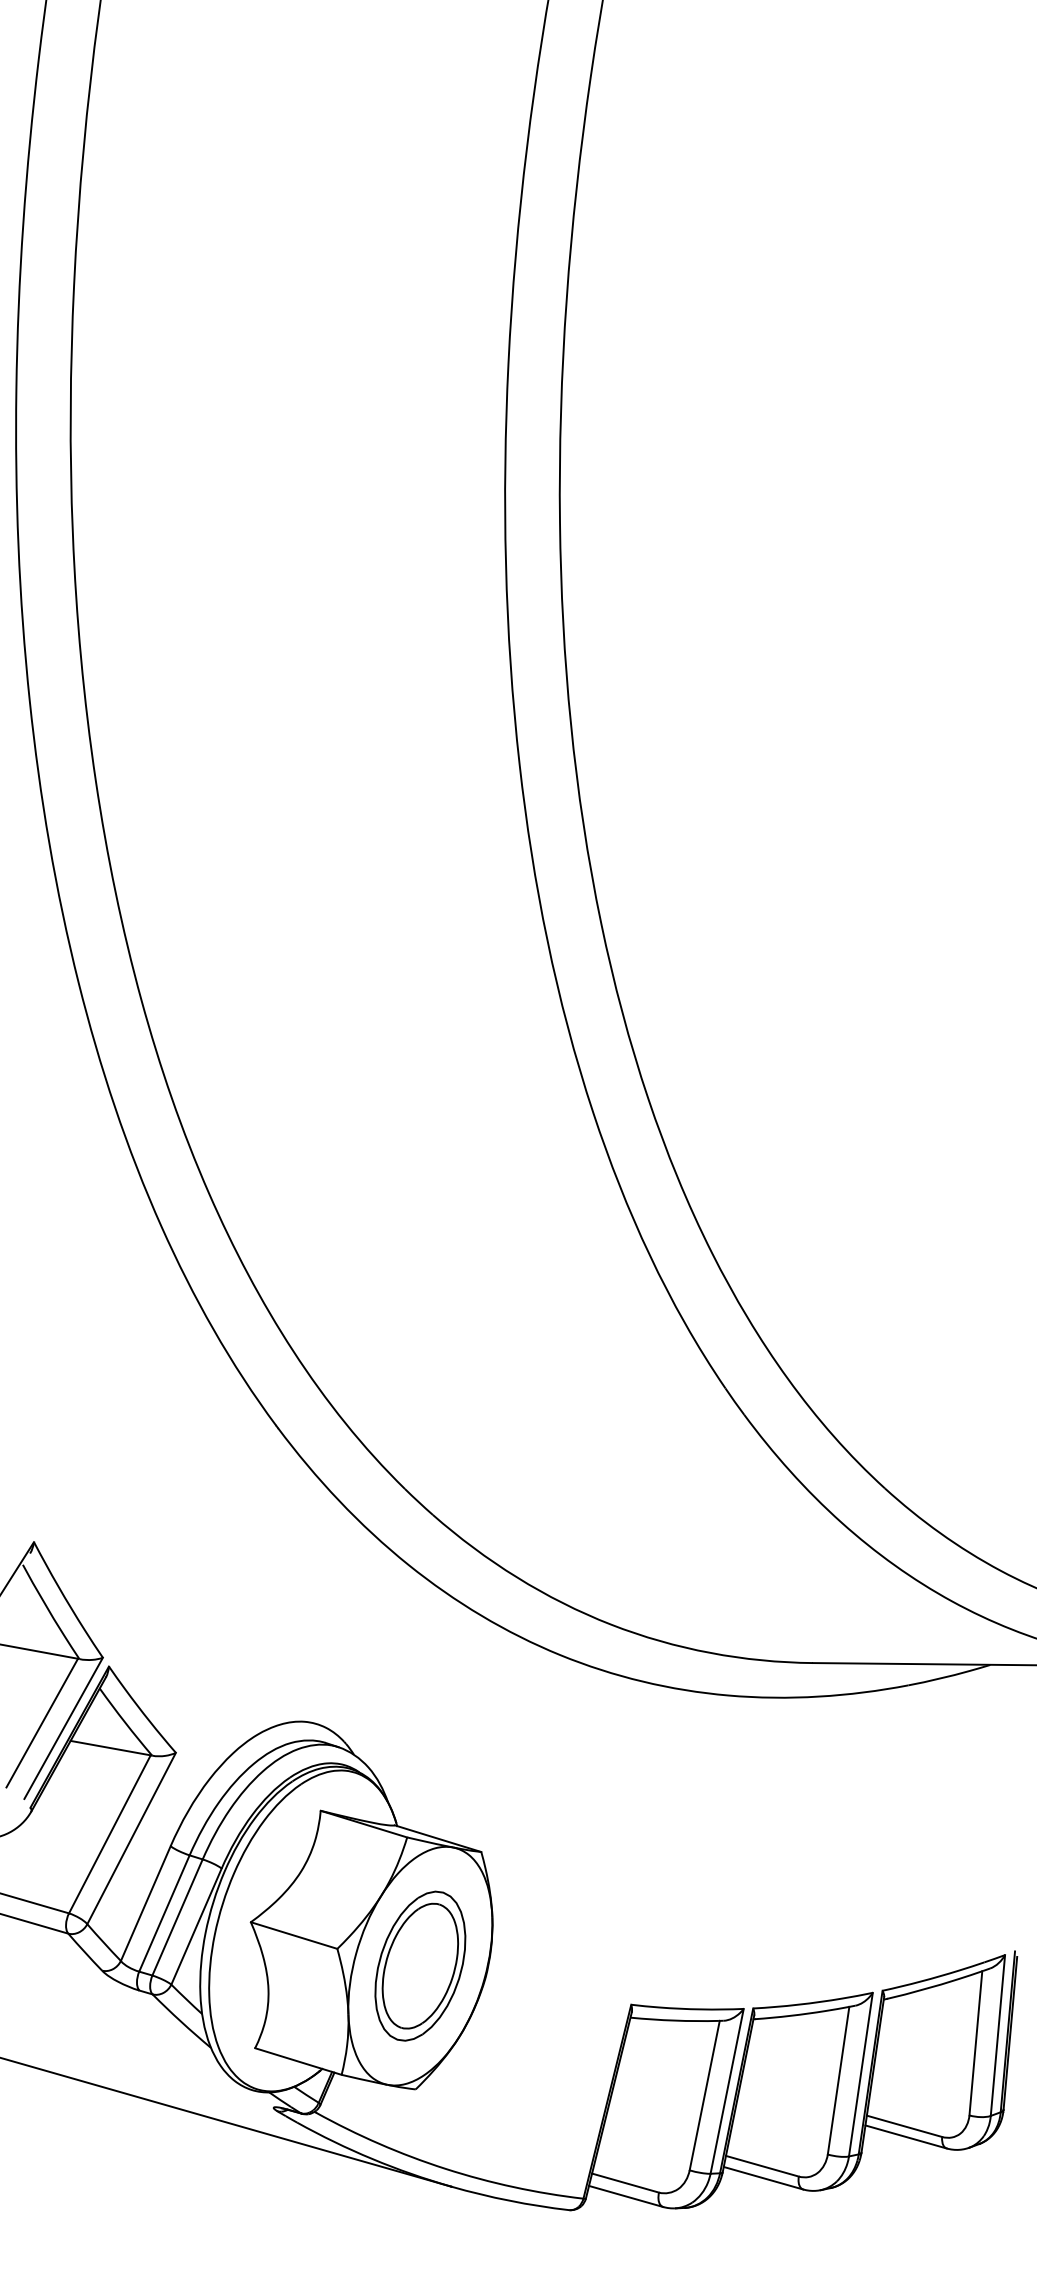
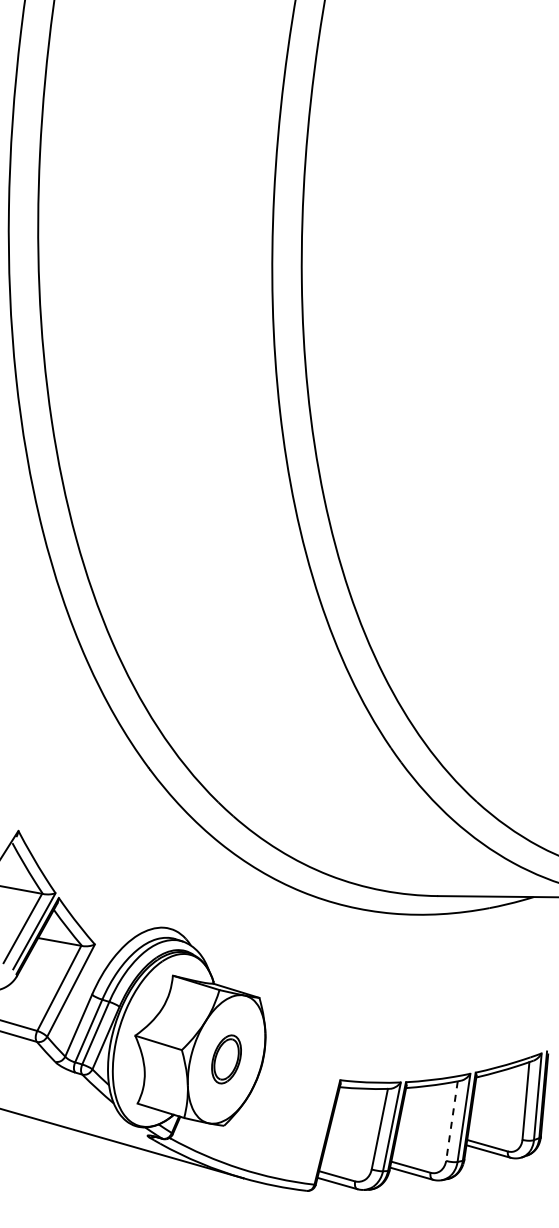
part: (420, 1966) -> (226, 1059), size x0.6
line: (837, 2081) -> (451, 1121), solid -> dashed

